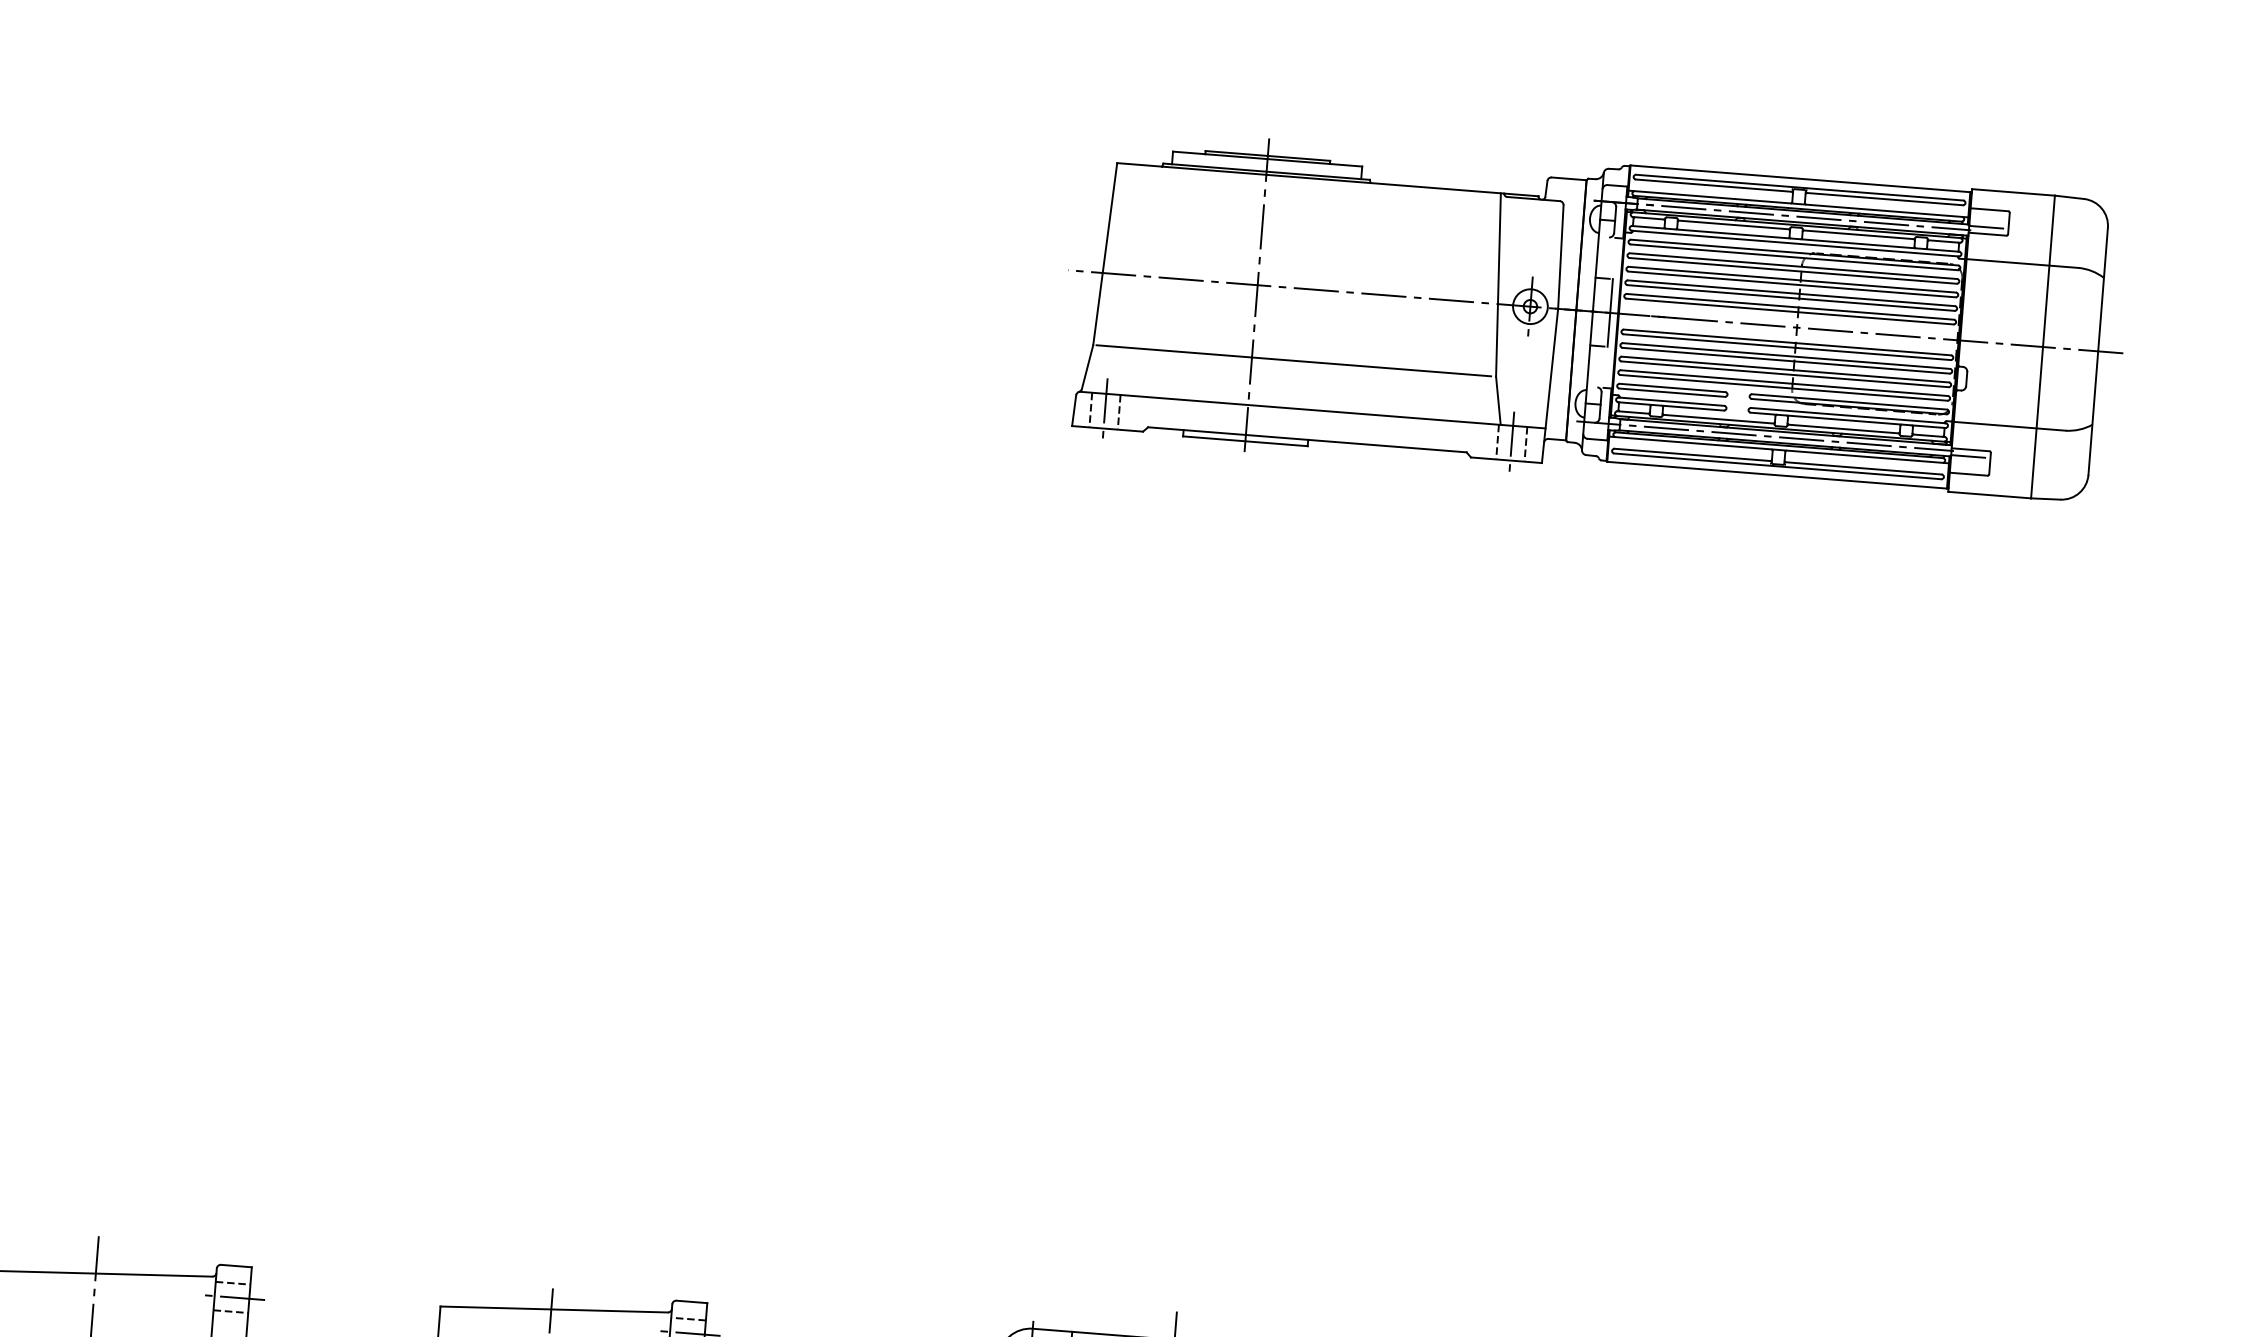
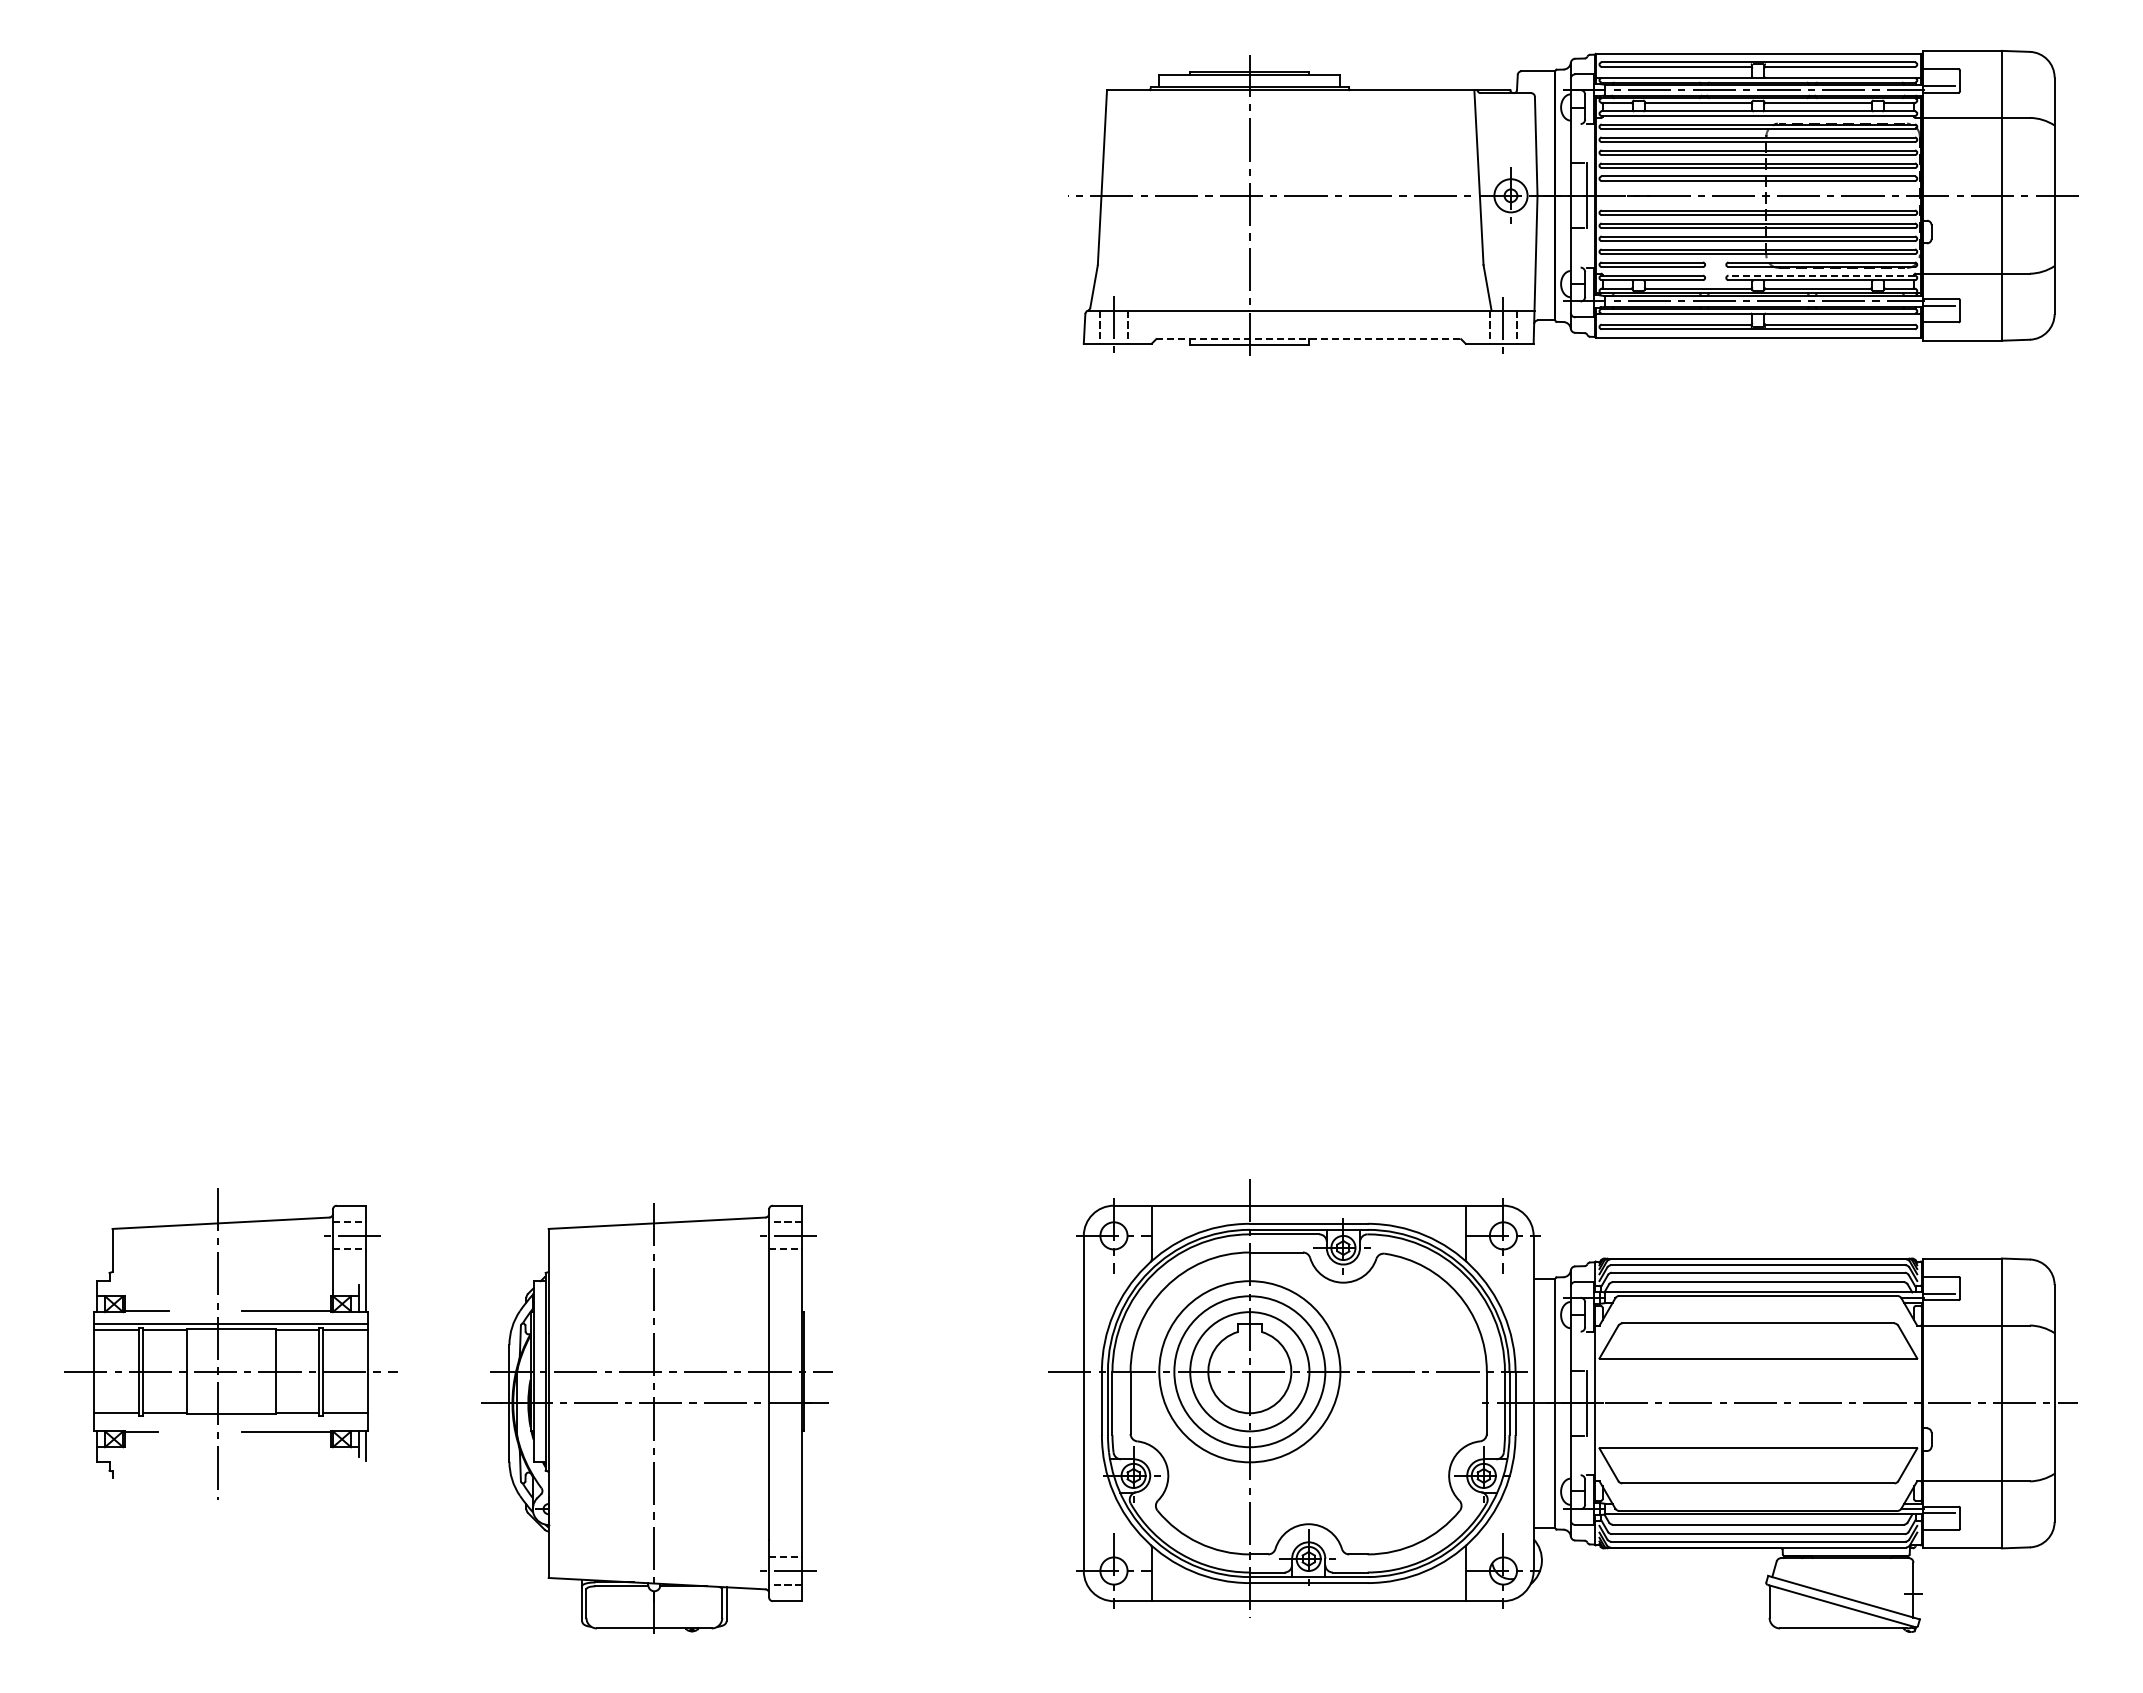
line: (1293, 361) -> (1289, 265), removed
line: (1848, 415) -> (1821, 275), solid -> dashed
line: (1308, 440) -> (1309, 339), solid -> dashed

